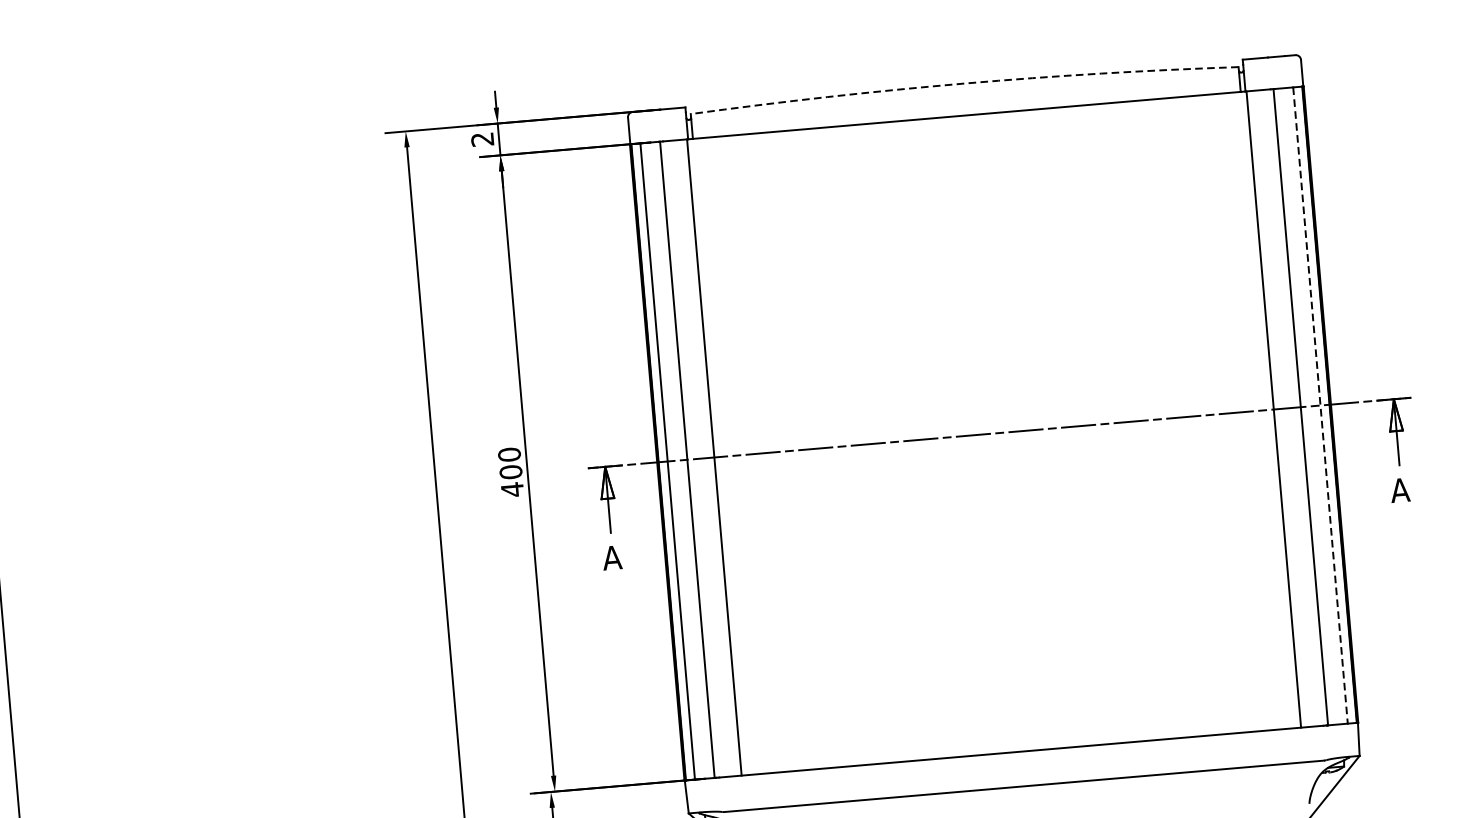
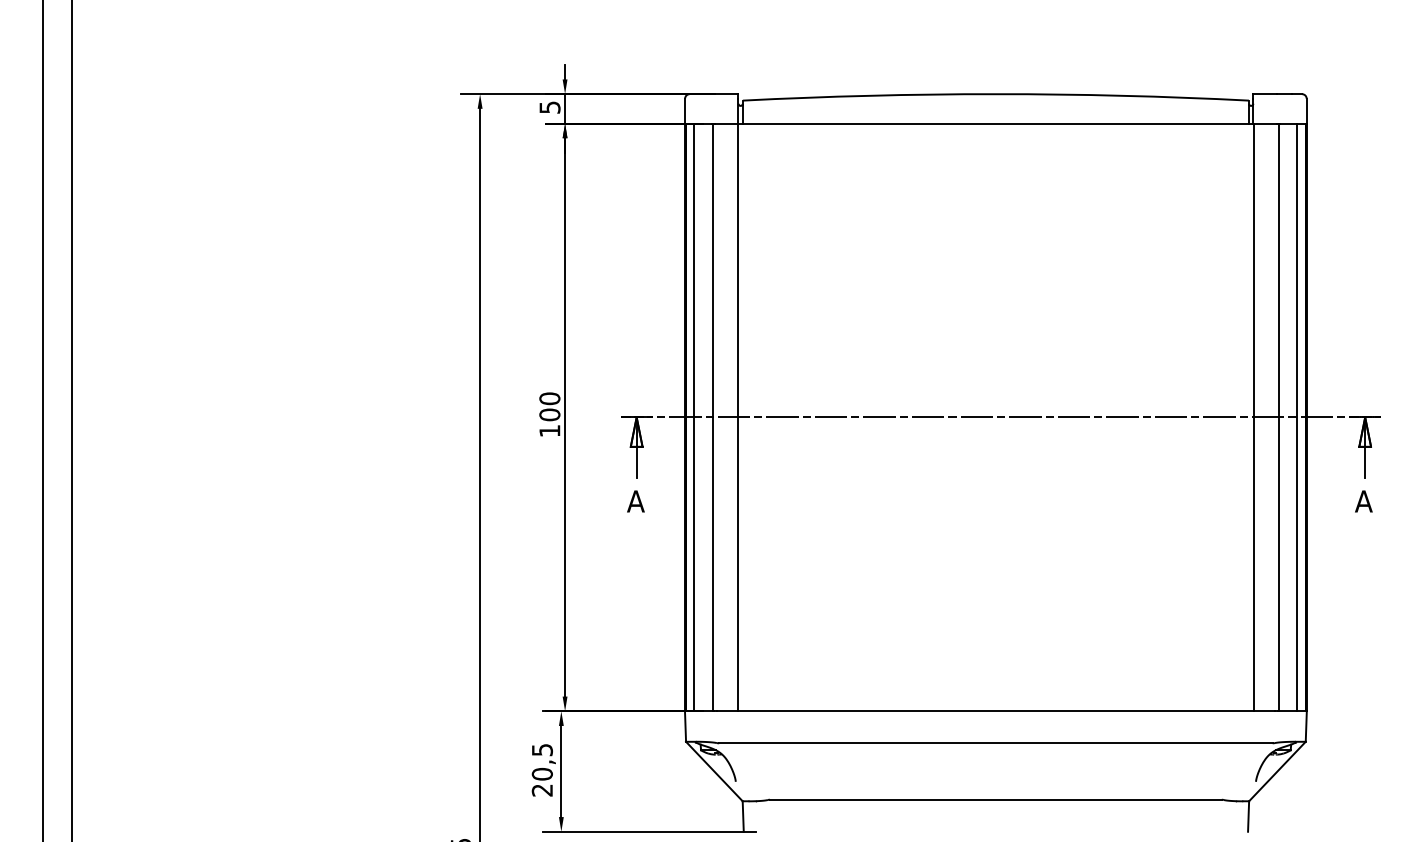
arc: (963, 83) -> (995, 94), dashed -> solid
text: (482, 139) -> (549, 107), 2 -> 5
line: (1320, 405) -> (1297, 417), dashed -> solid
text: (512, 489) -> (549, 430), 400 -> 100

